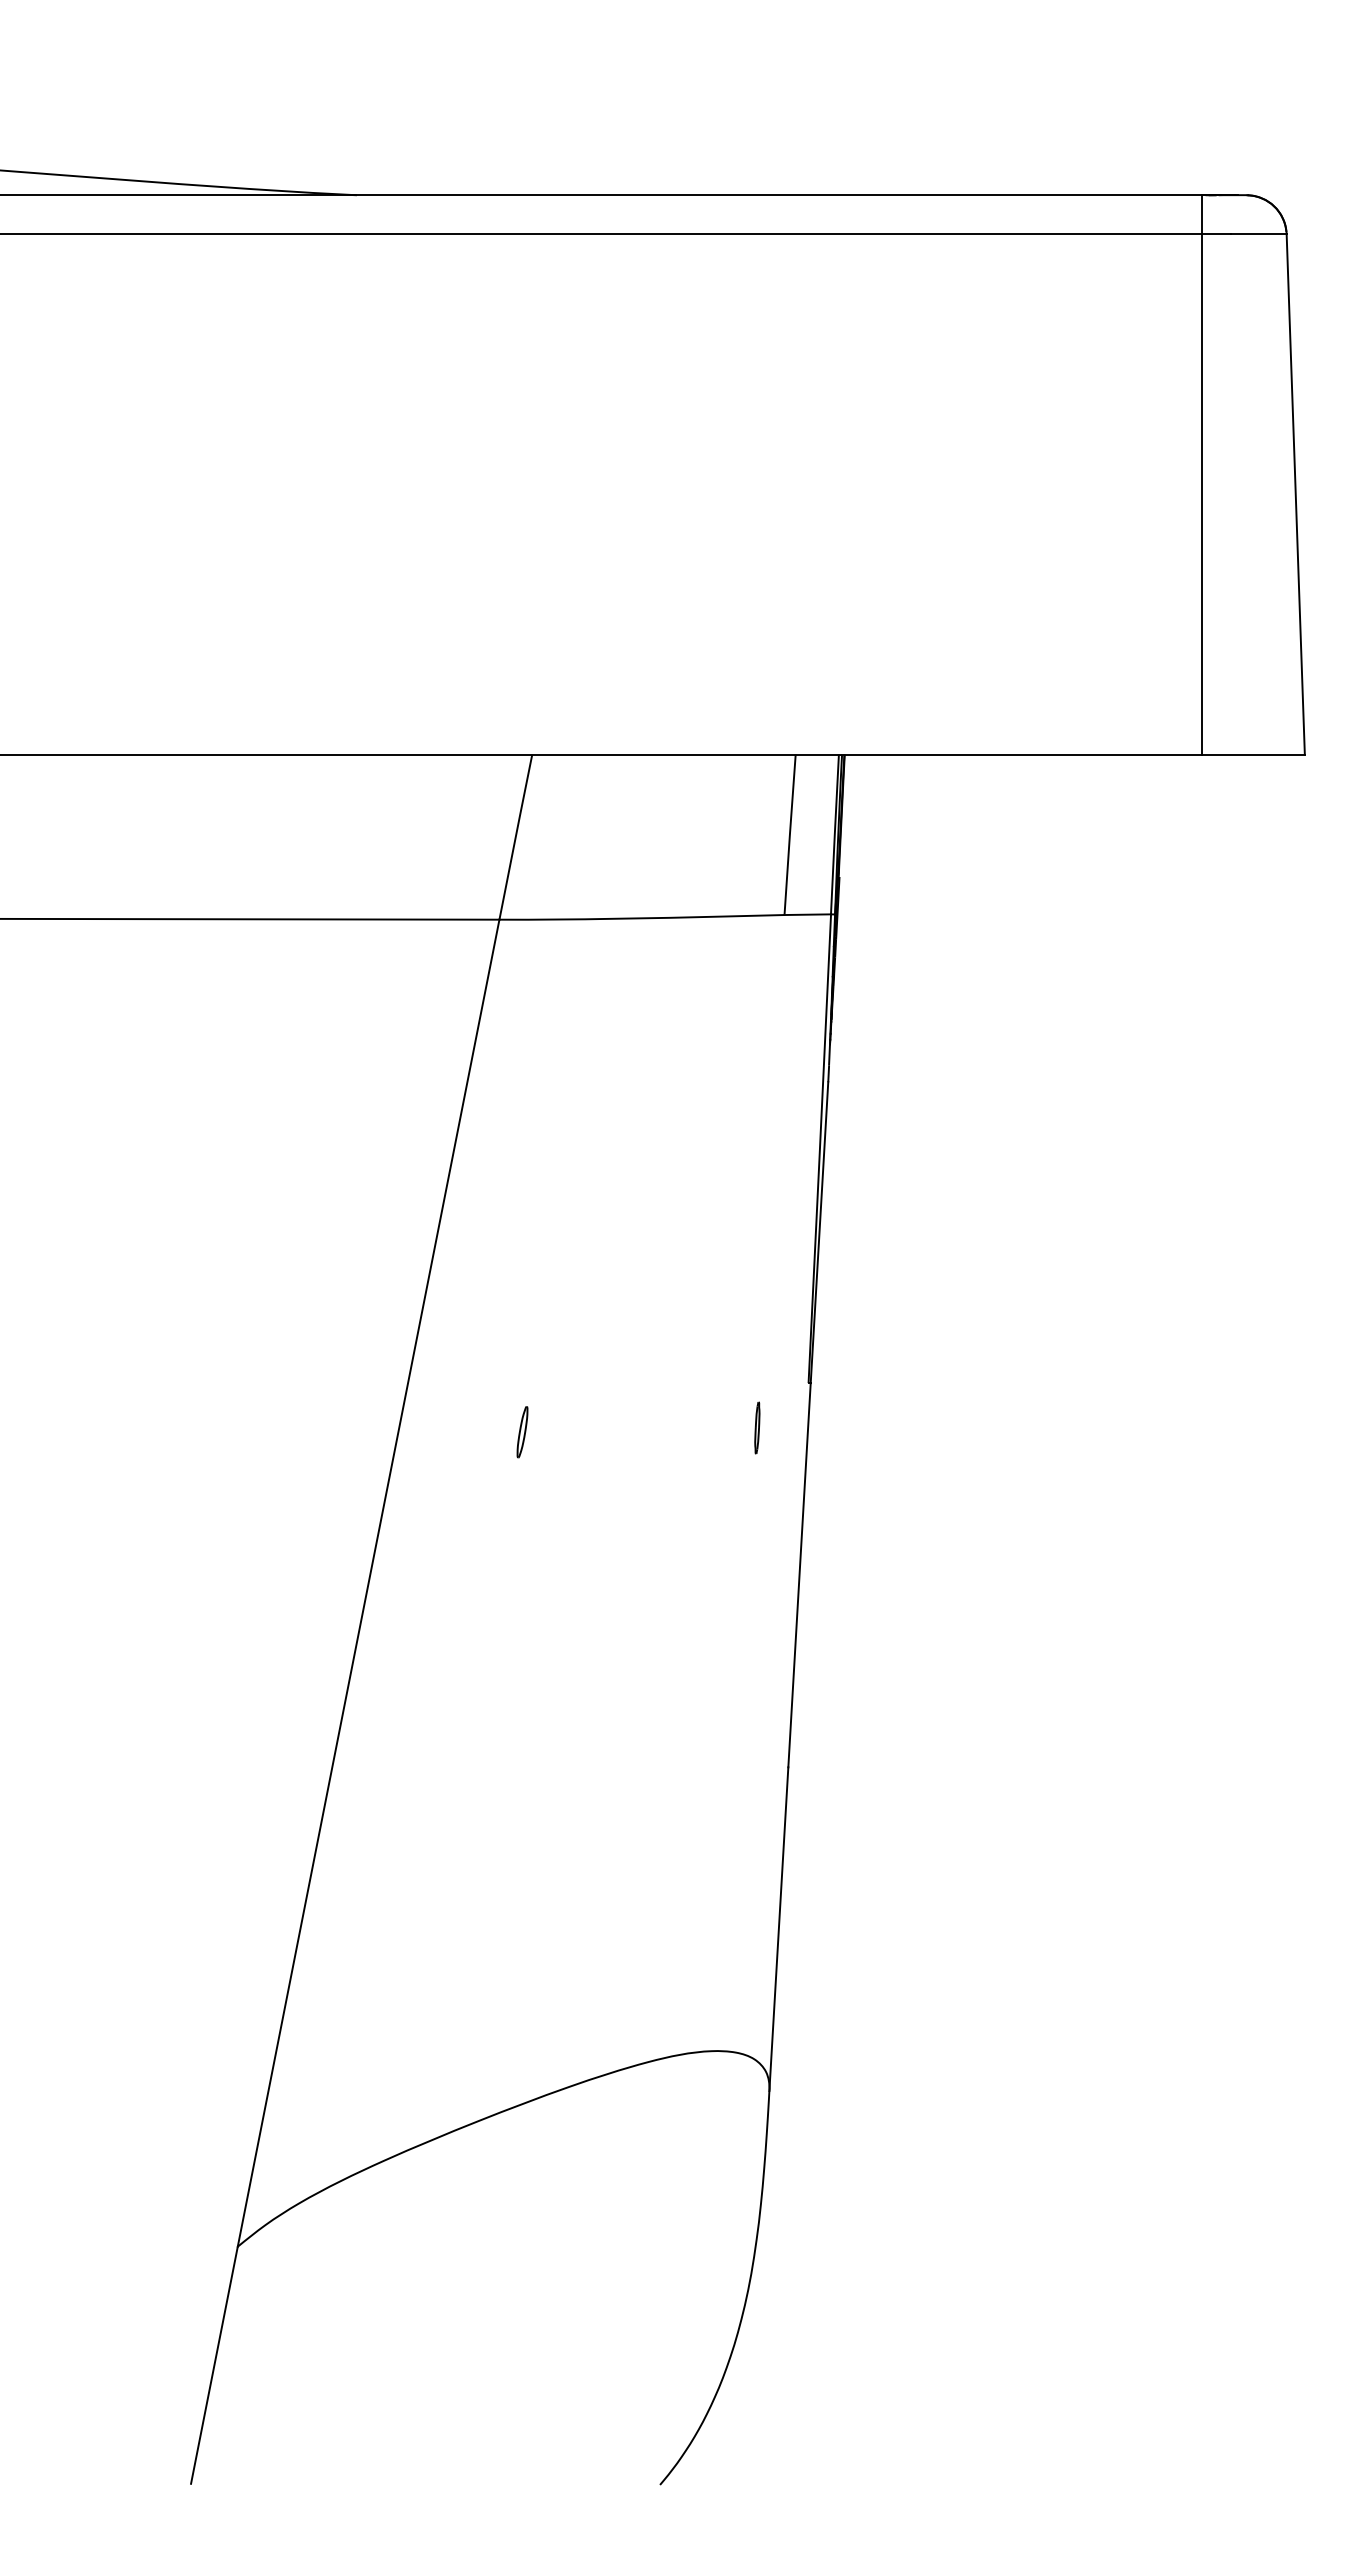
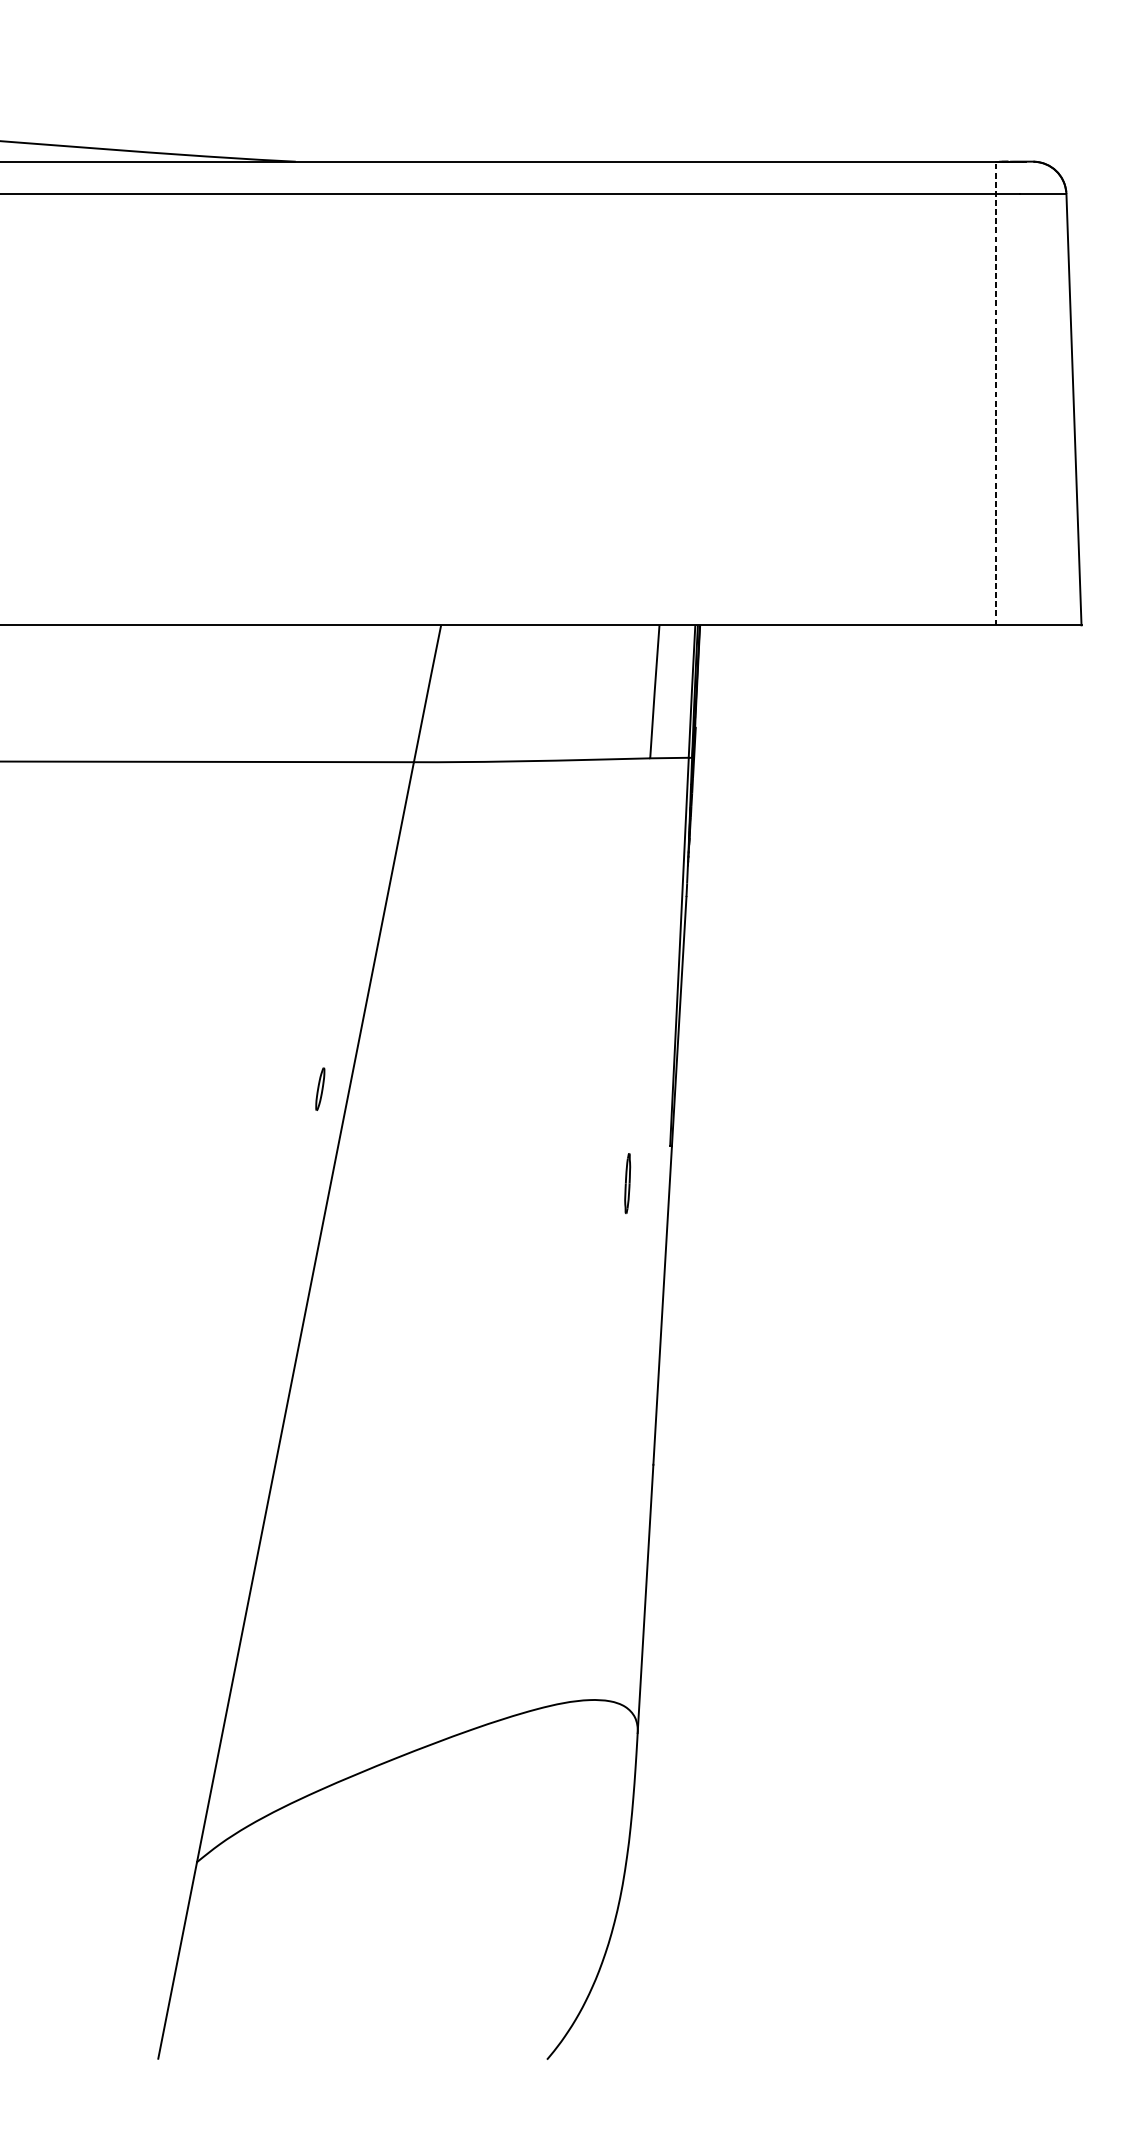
line: (1201, 474) -> (995, 393), solid -> dashed
part: (757, 1427) -> (627, 1183), size x1.4
part: (522, 1432) -> (320, 1089), moved

